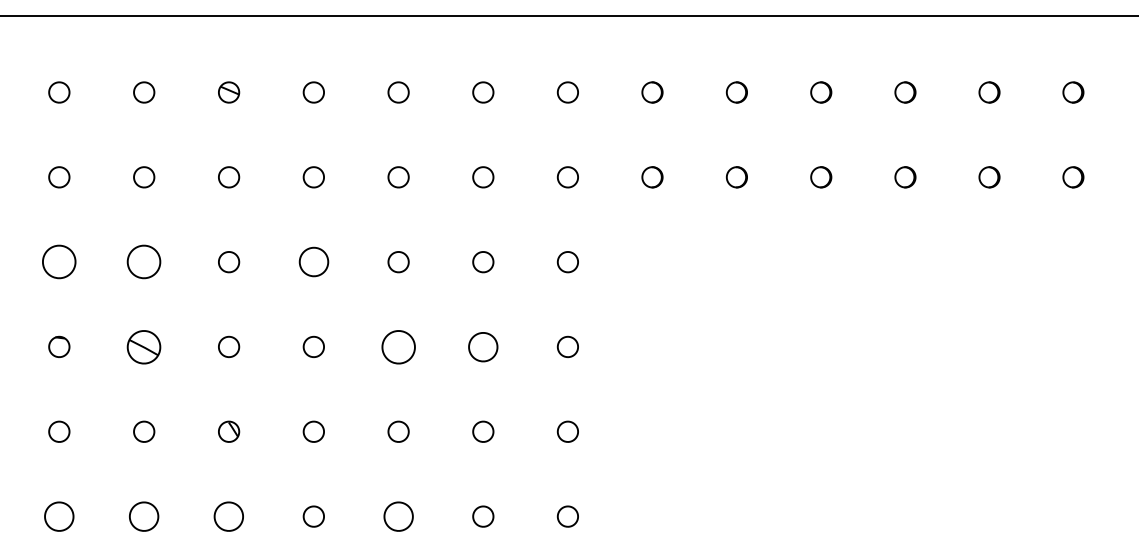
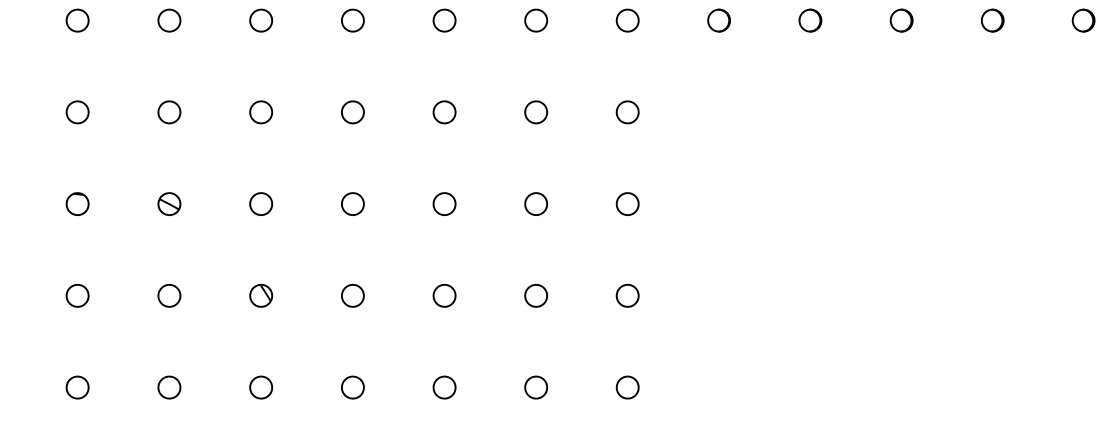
part: (59, 262) -> (77, 112), size x0.62
part: (144, 262) -> (169, 112), size x0.62
part: (313, 262) -> (352, 112), size x0.71
part: (144, 346) -> (169, 203), size x0.62
part: (398, 346) -> (444, 203), size x0.62
part: (483, 346) -> (536, 203), size x0.71
part: (59, 516) -> (77, 387), size x0.71
part: (144, 516) -> (169, 387), size x0.71
part: (229, 516) -> (261, 387), size x0.71
part: (398, 516) -> (444, 387), size x0.71

